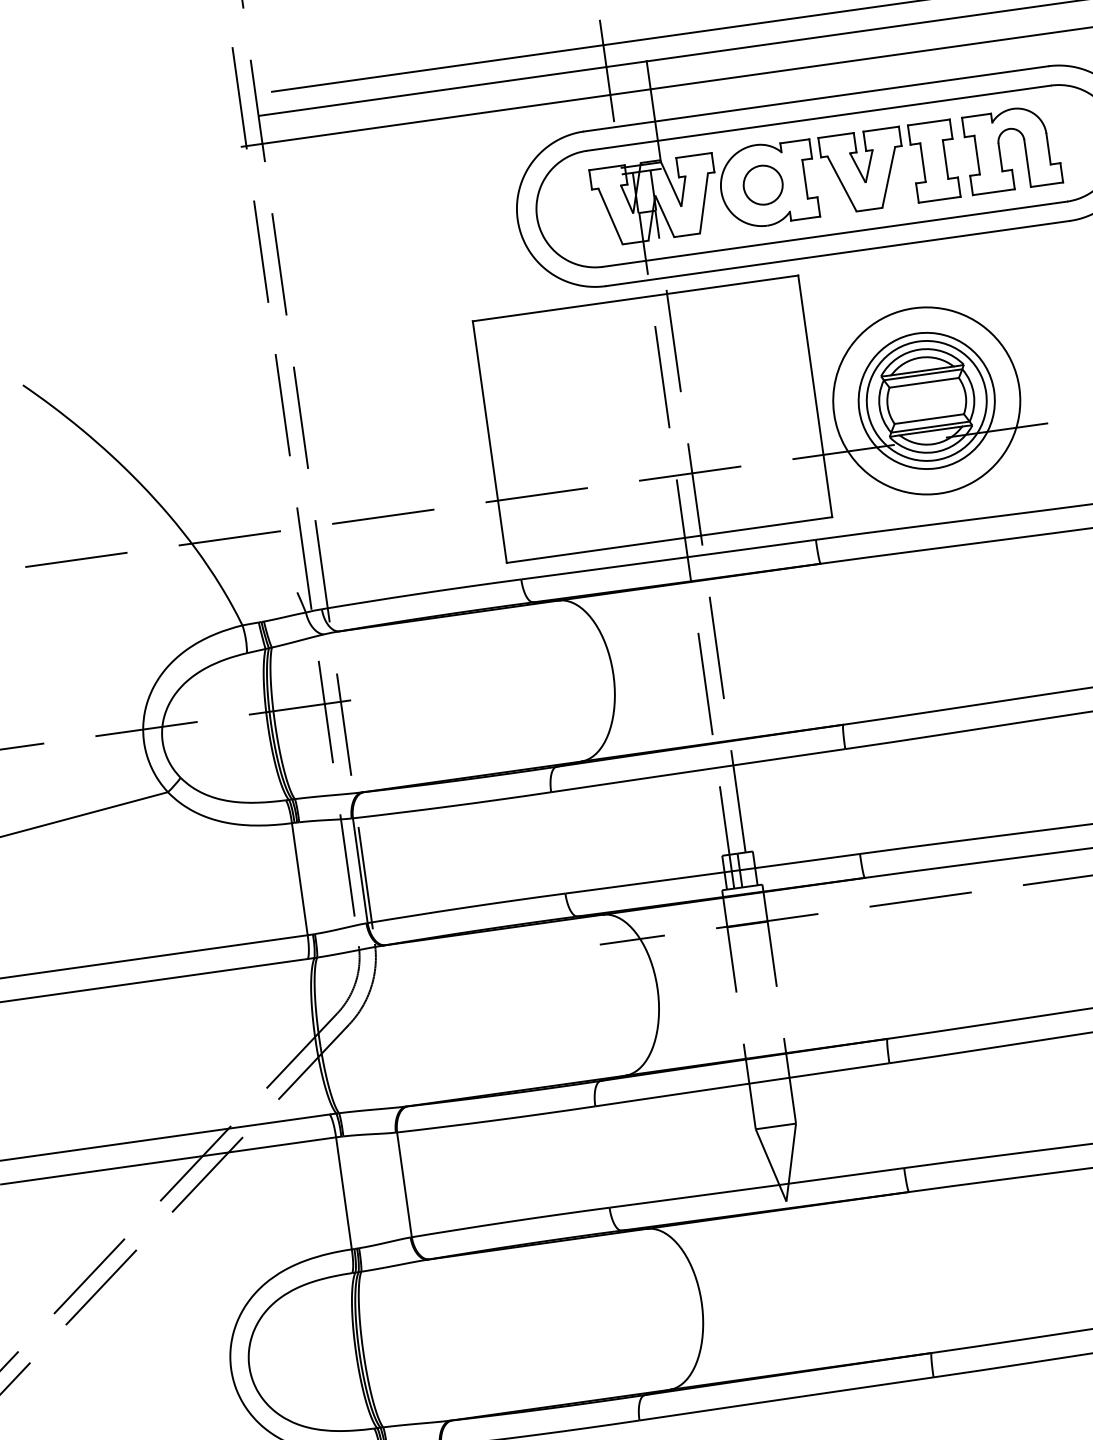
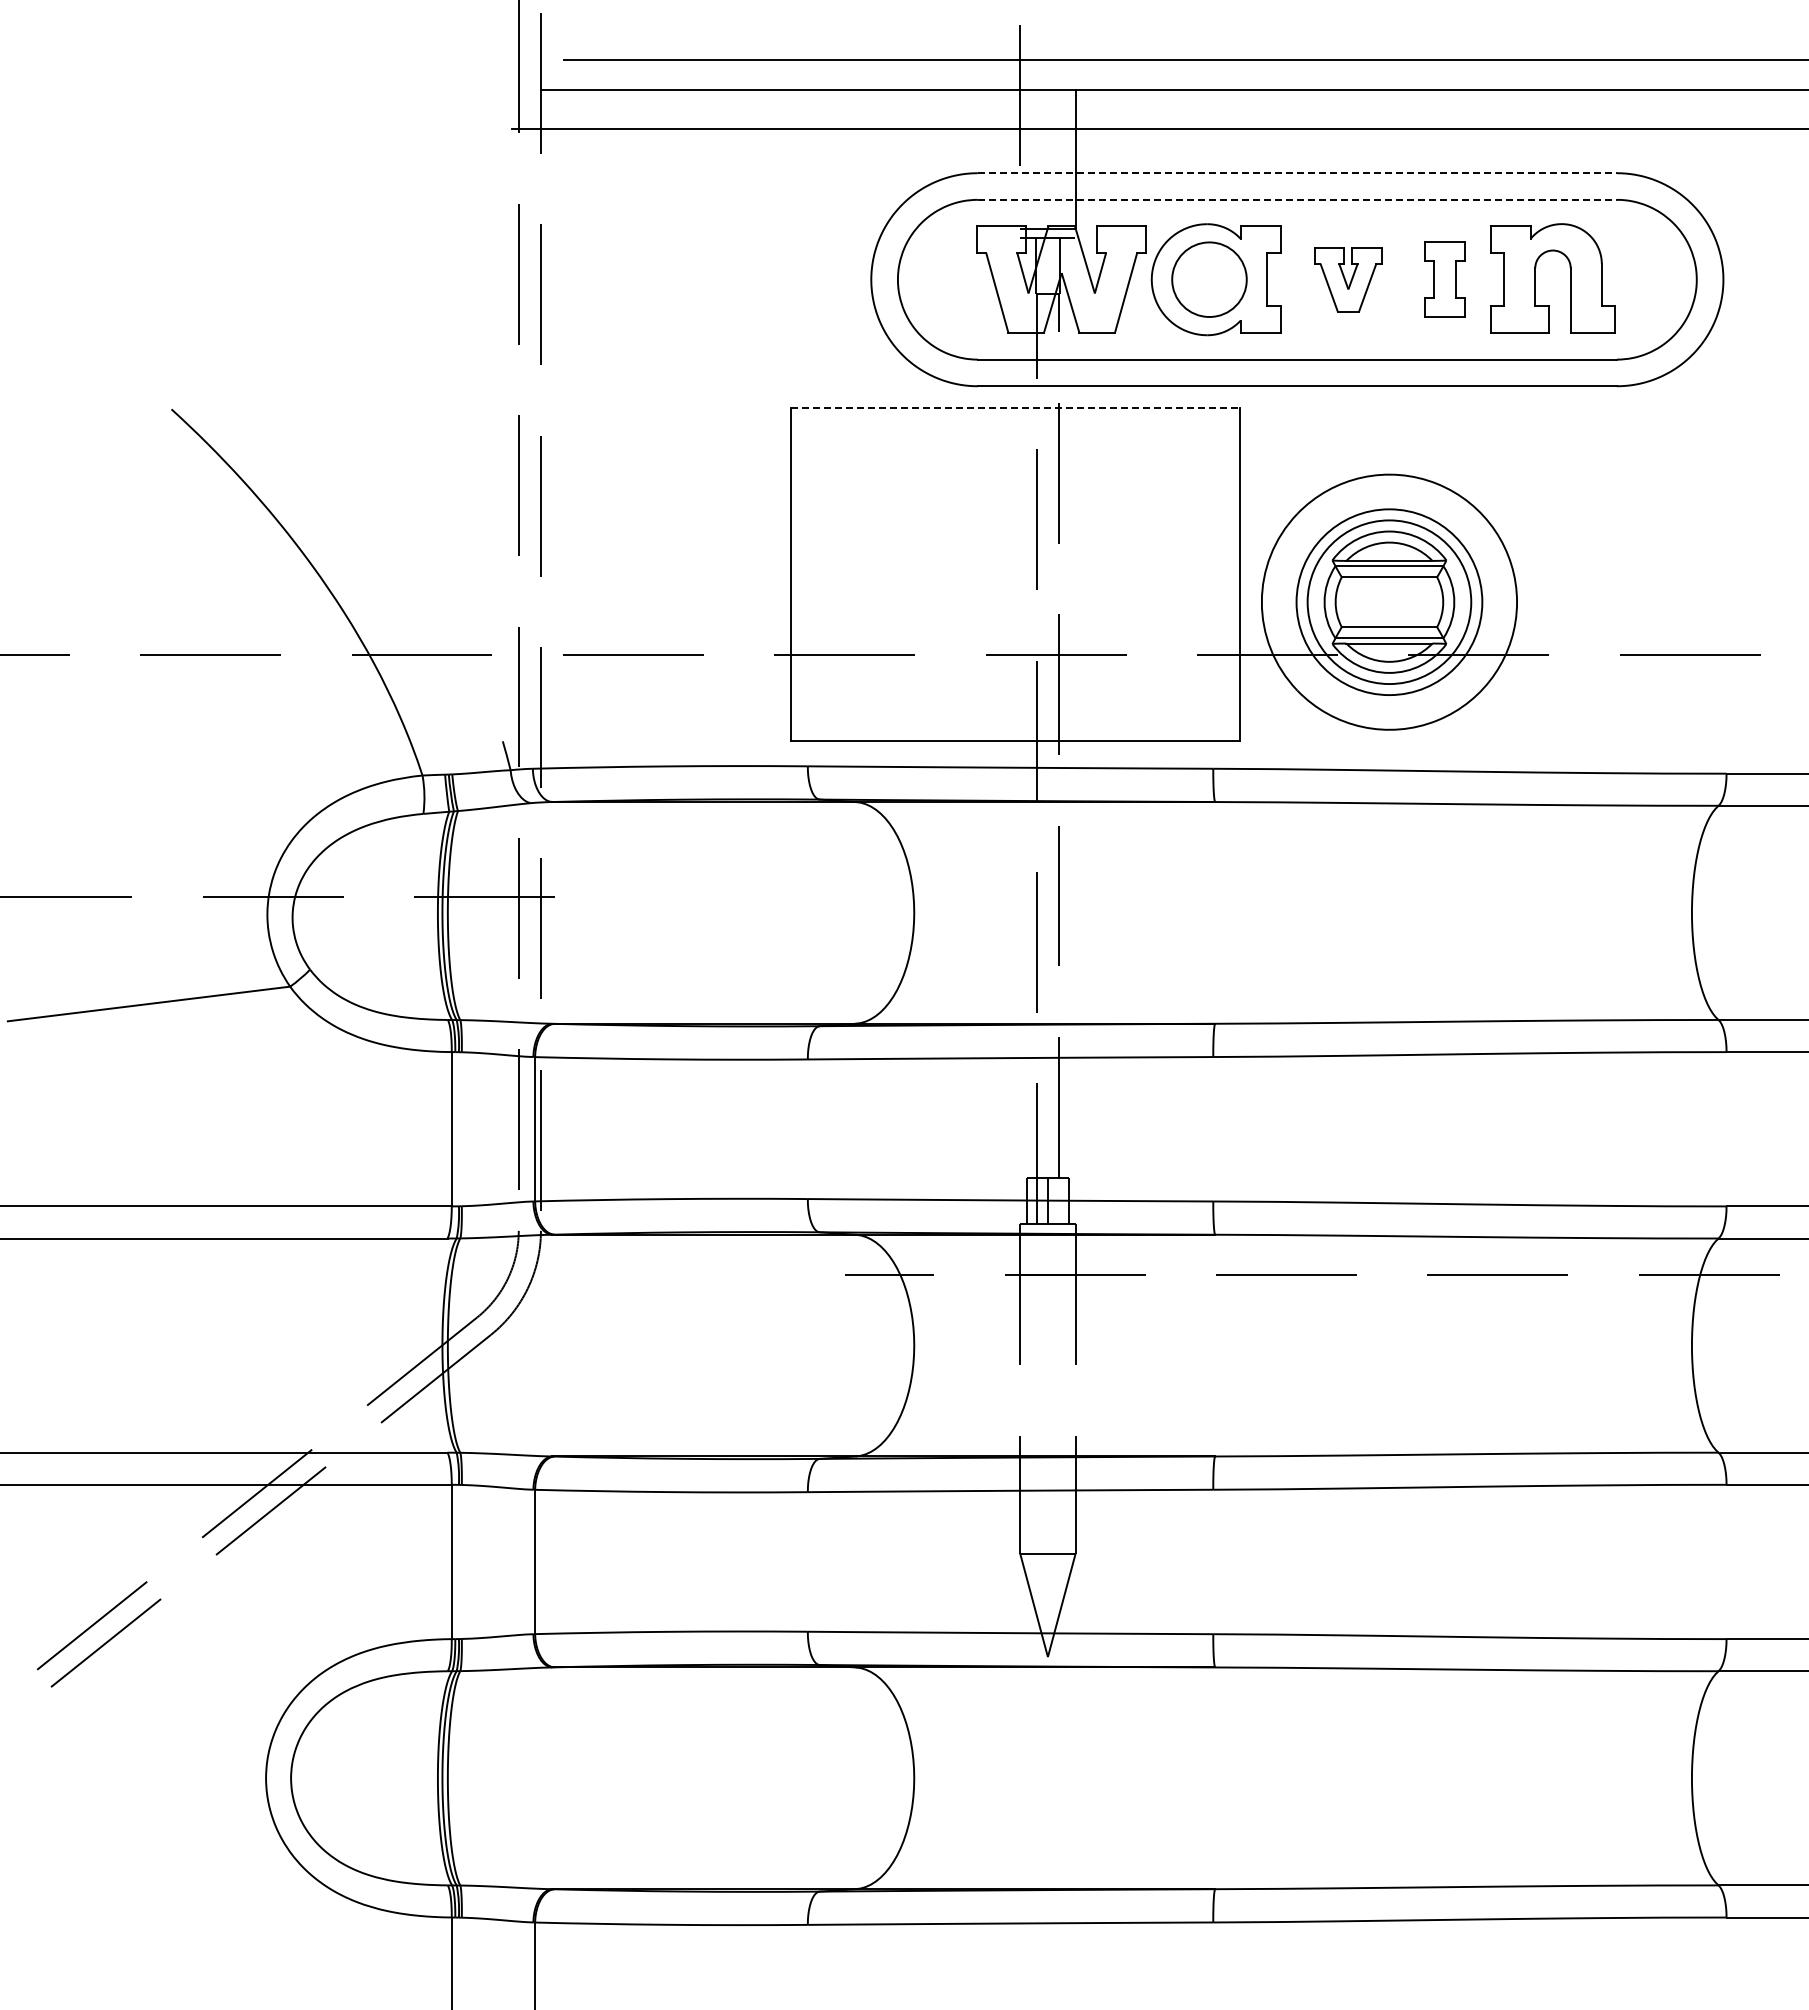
line: (816, 99) -> (1297, 173), solid -> dashed
line: (818, 117) -> (1297, 199), solid -> dashed
part: (933, 161) -> (1444, 279), size x0.7
part: (864, 170) -> (1348, 279), size x0.6
circle: (763, 185) -> (1209, 279), size x1.4
line: (636, 298) -> (1016, 408), solid -> dashed

